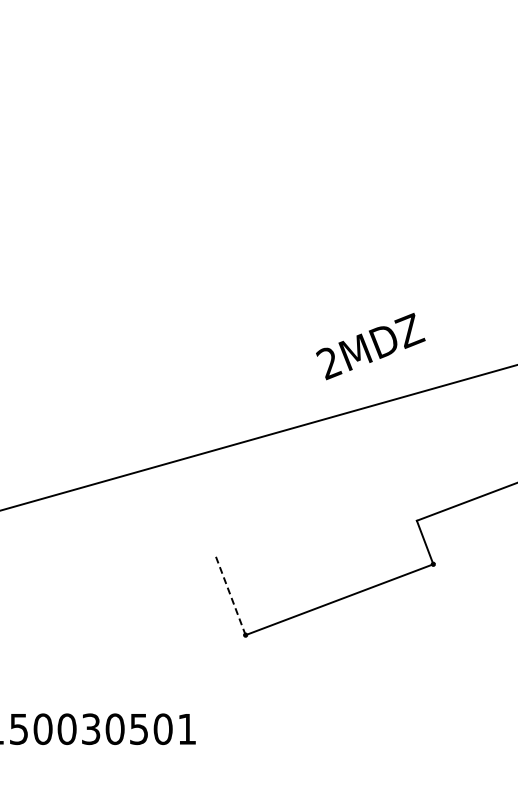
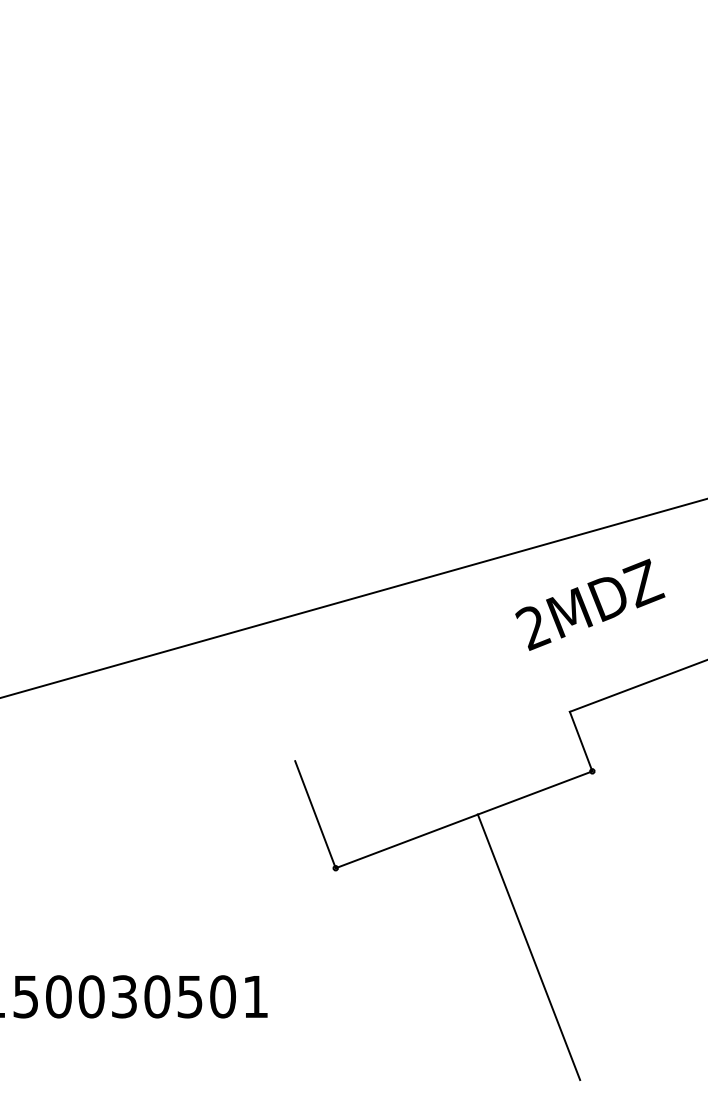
text: (370, 346) -> (589, 604), moved
line: (230, 596) -> (315, 815), dashed -> solid
line: (386, 692) -> (528, 946), added

